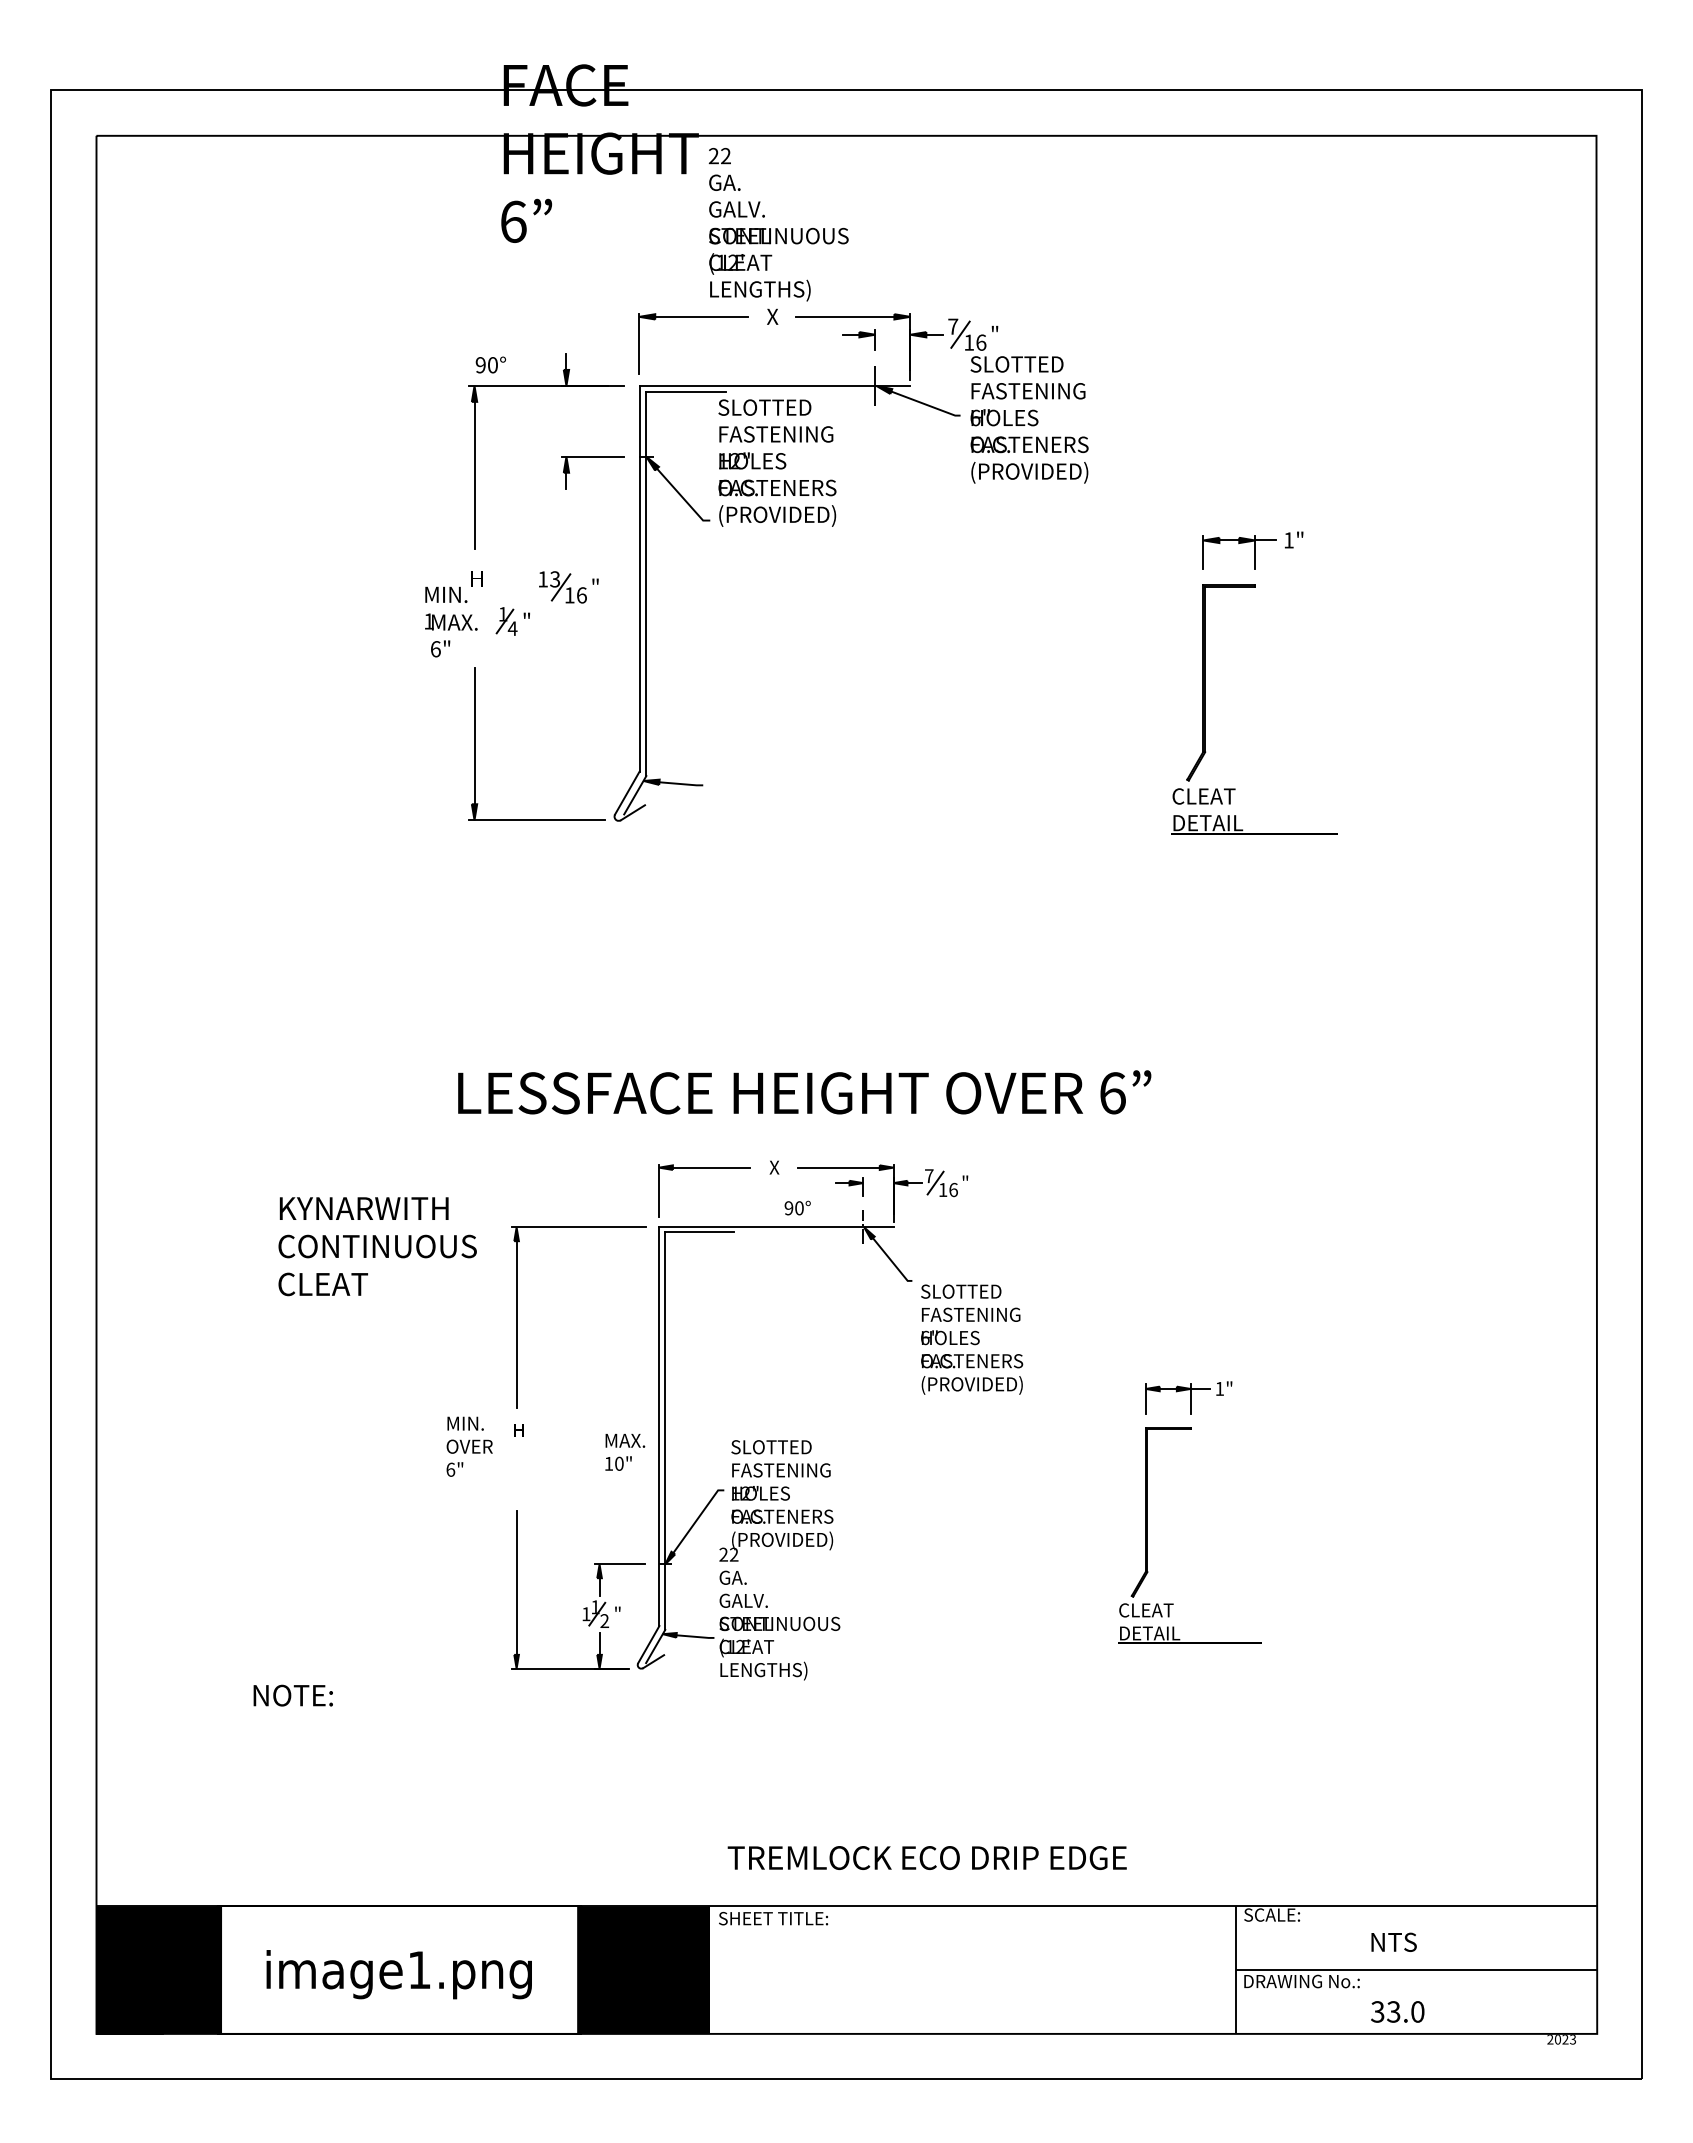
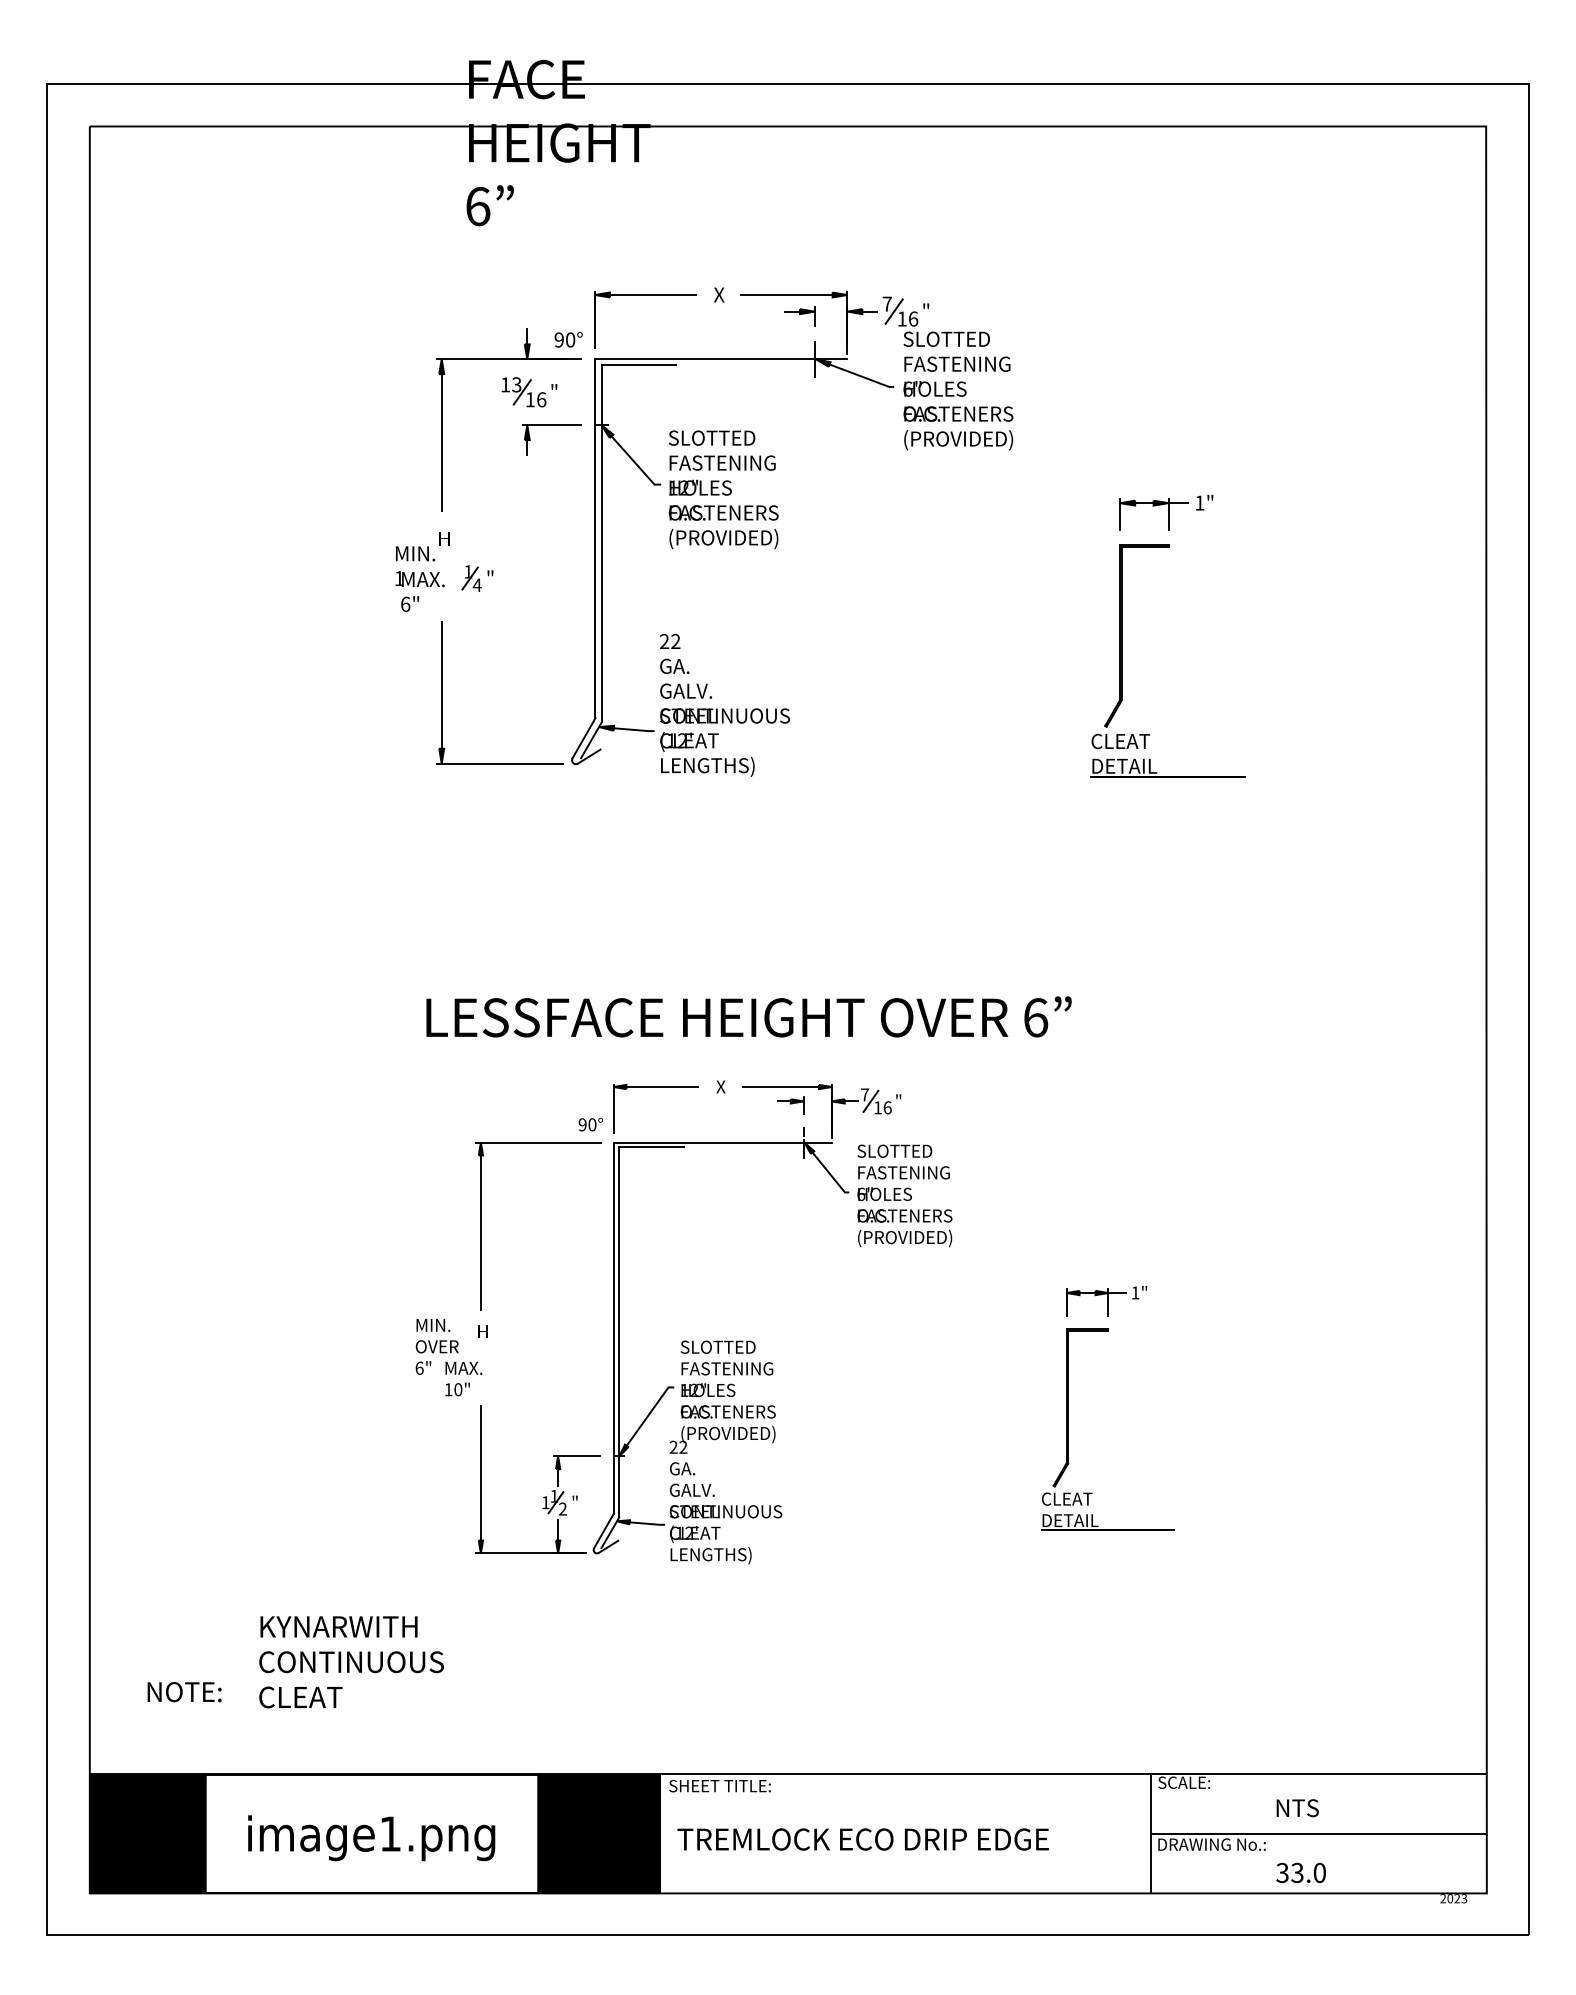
text: (778, 224) -> (724, 705), moved
text: (490, 364) -> (568, 339), moved
text: (777, 462) -> (723, 489), moved
part: (568, 587) -> (529, 392), moved
text: (797, 1207) -> (590, 1124), moved
text: (377, 1246) -> (351, 1662), moved
text: (972, 1339) -> (905, 1195), moved
text: (625, 1452) -> (464, 1379), moved
text: (292, 1695) -> (183, 1691), moved
text: (926, 1857) -> (862, 1839), moved

